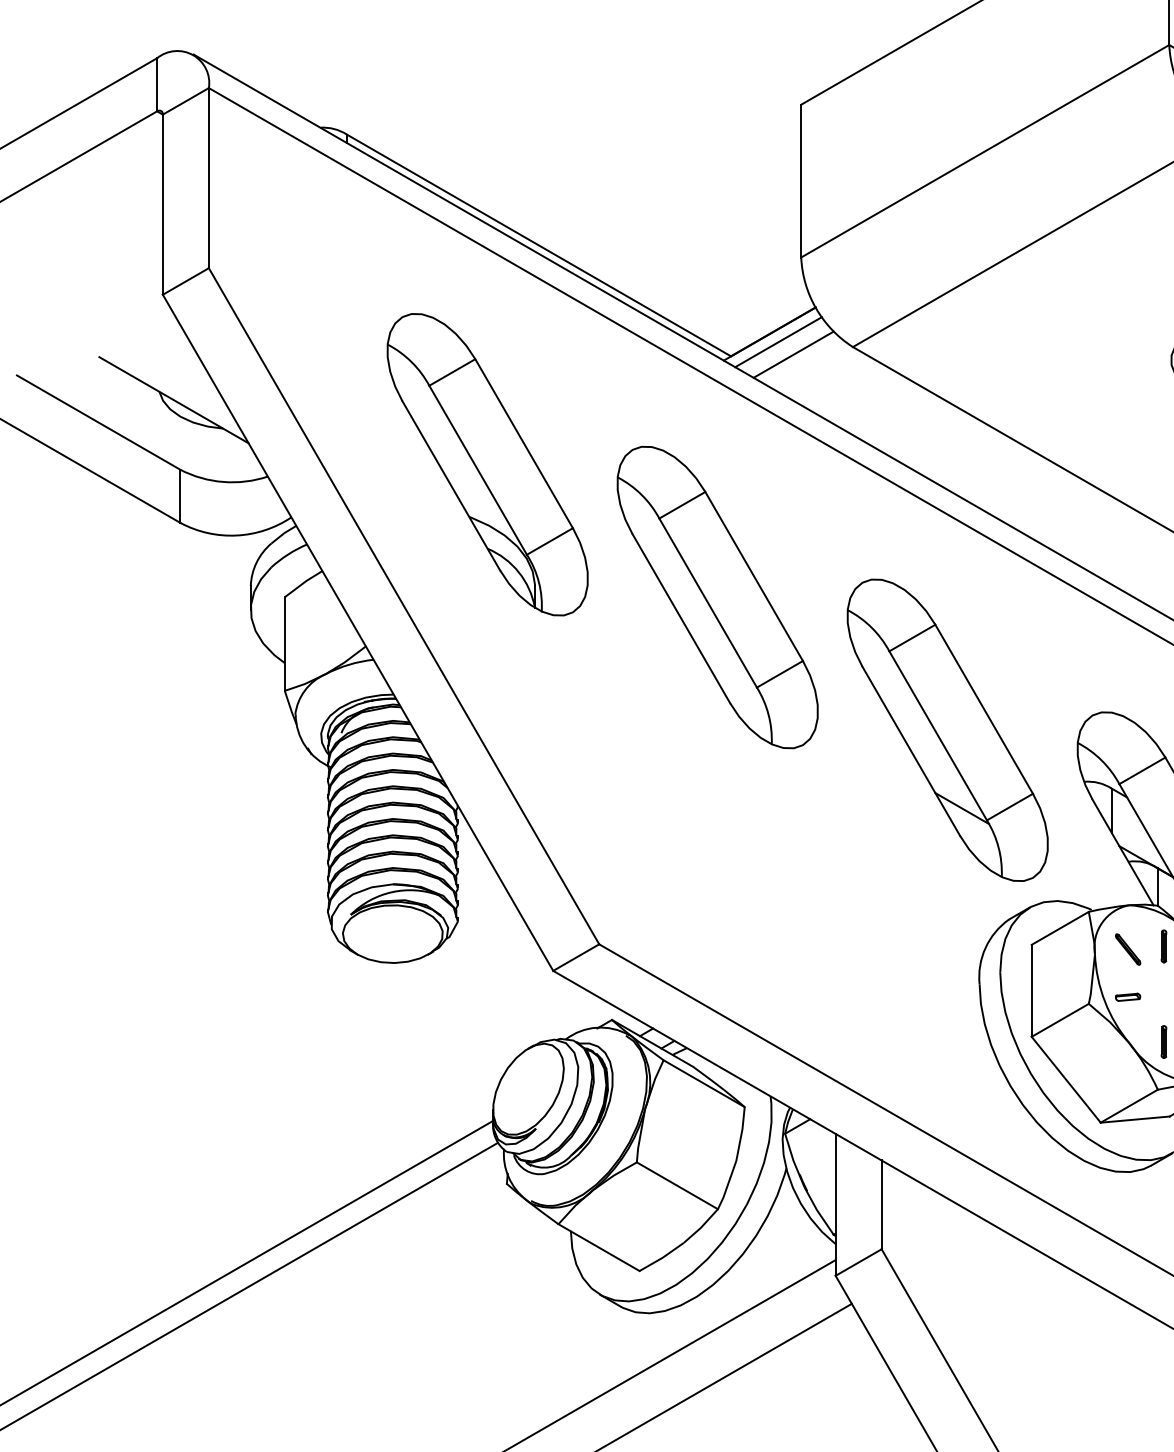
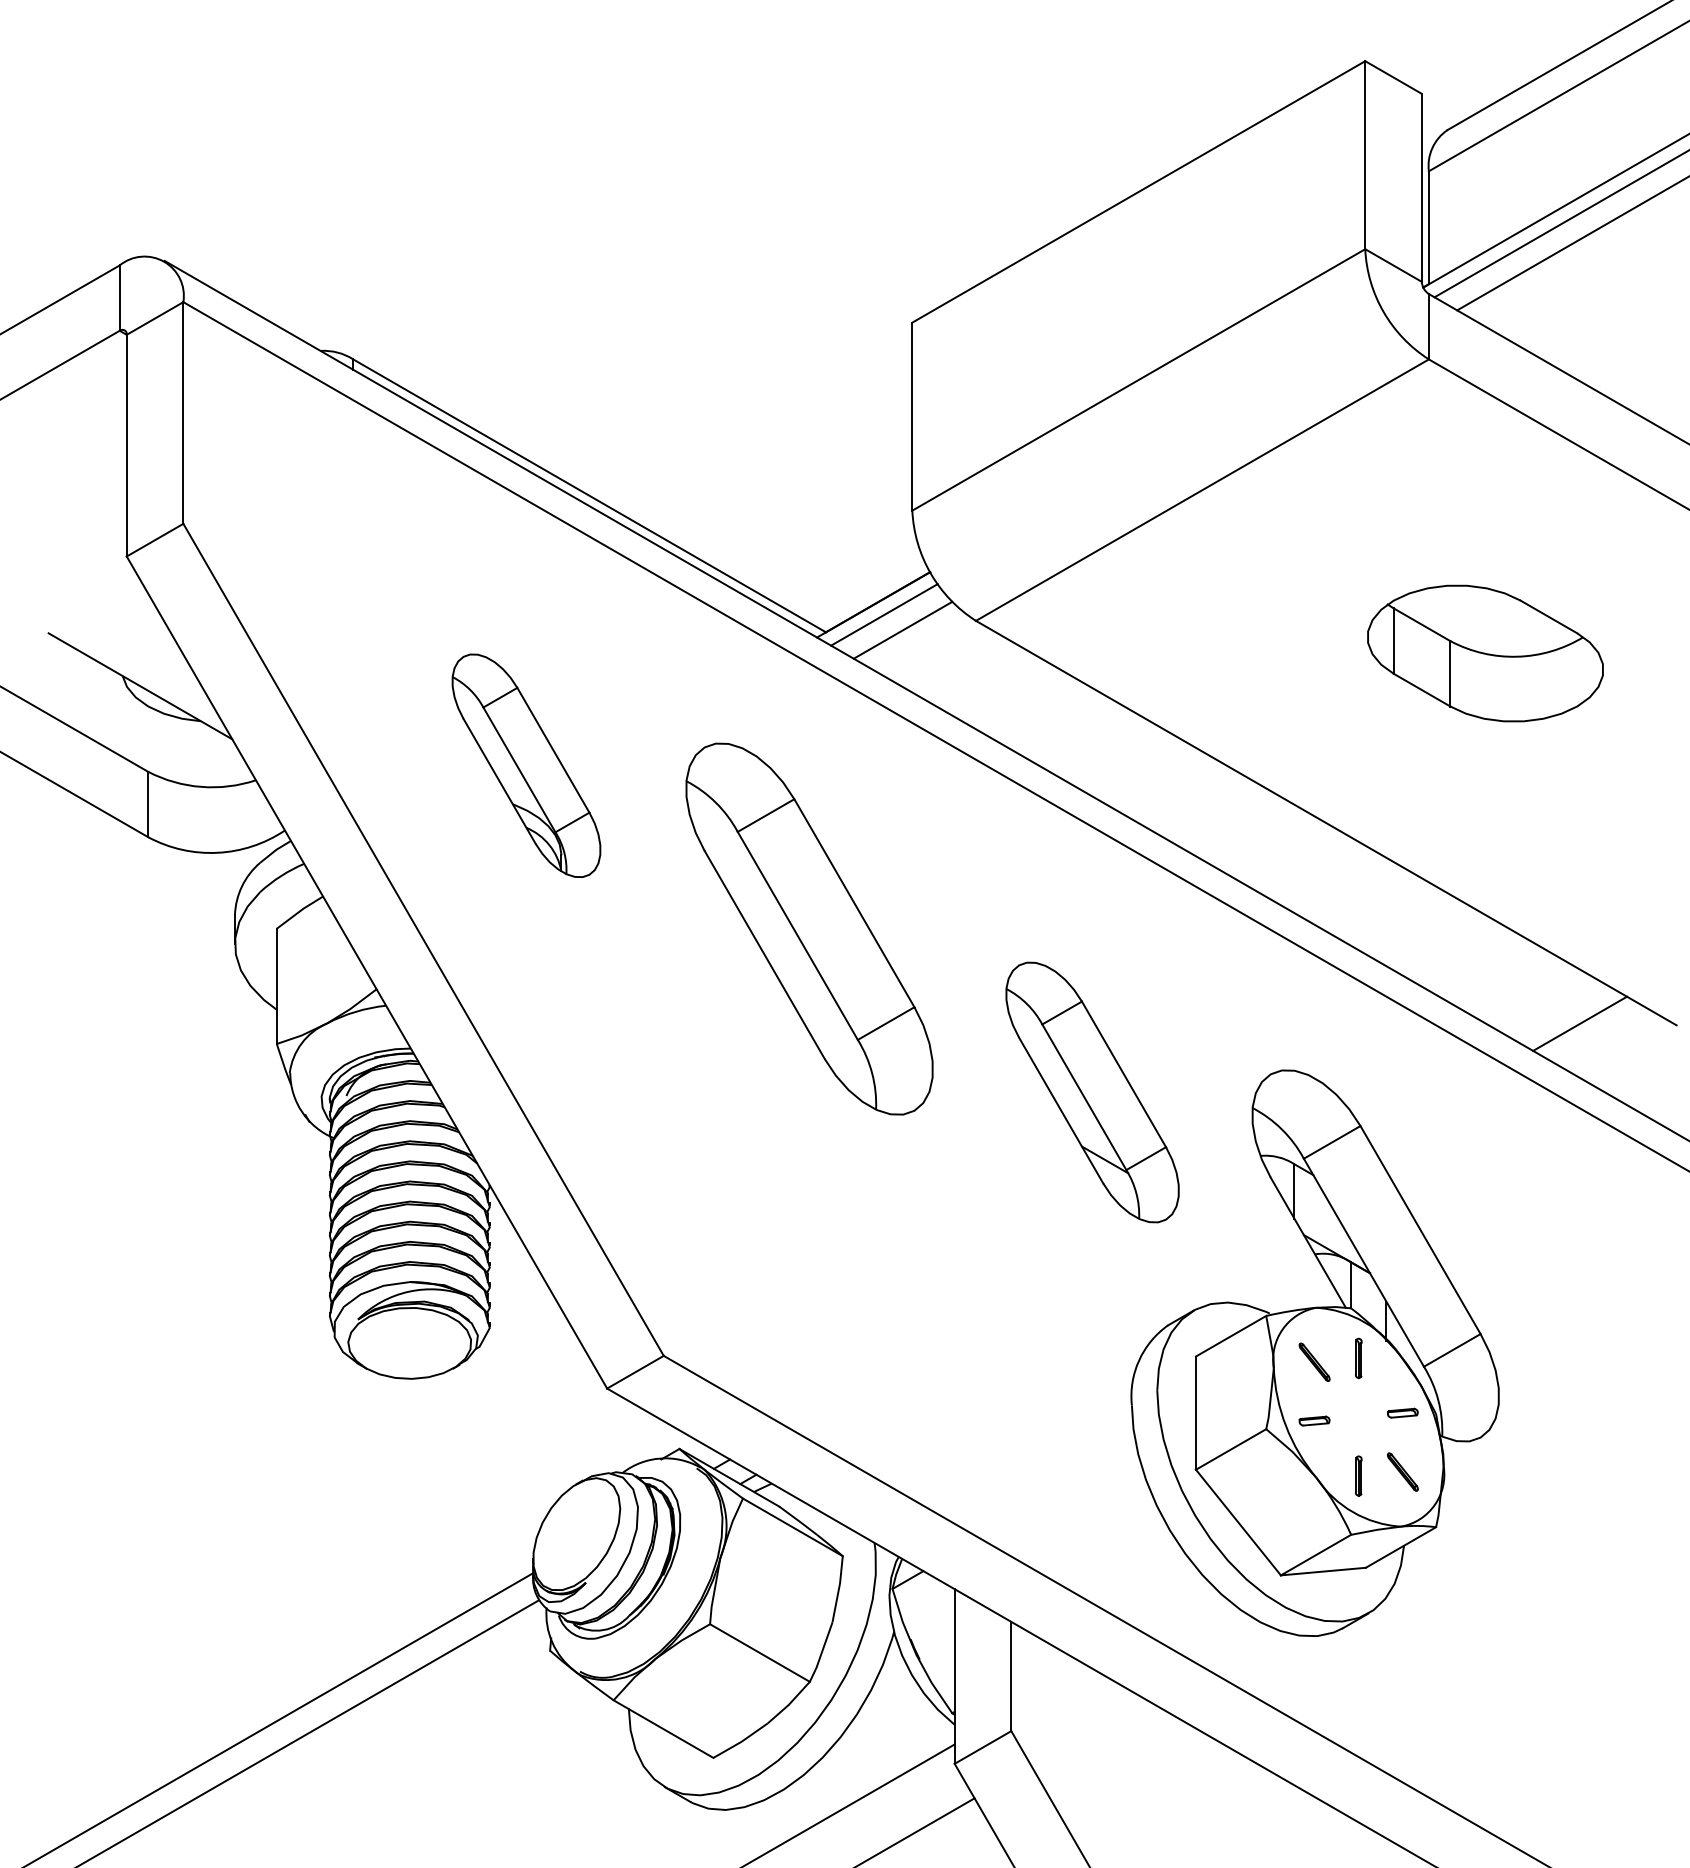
part: (487, 464) -> (526, 765), size x0.6
part: (947, 730) -> (1092, 1092), size x0.7

